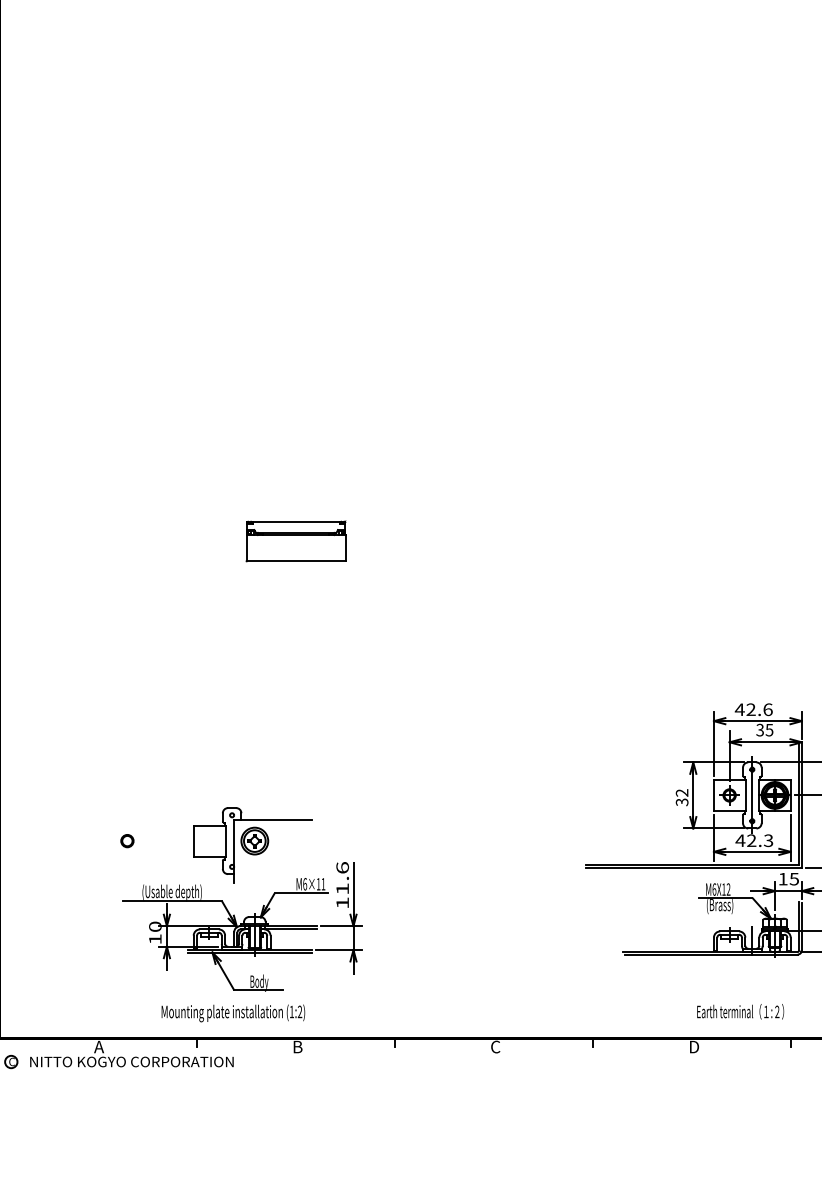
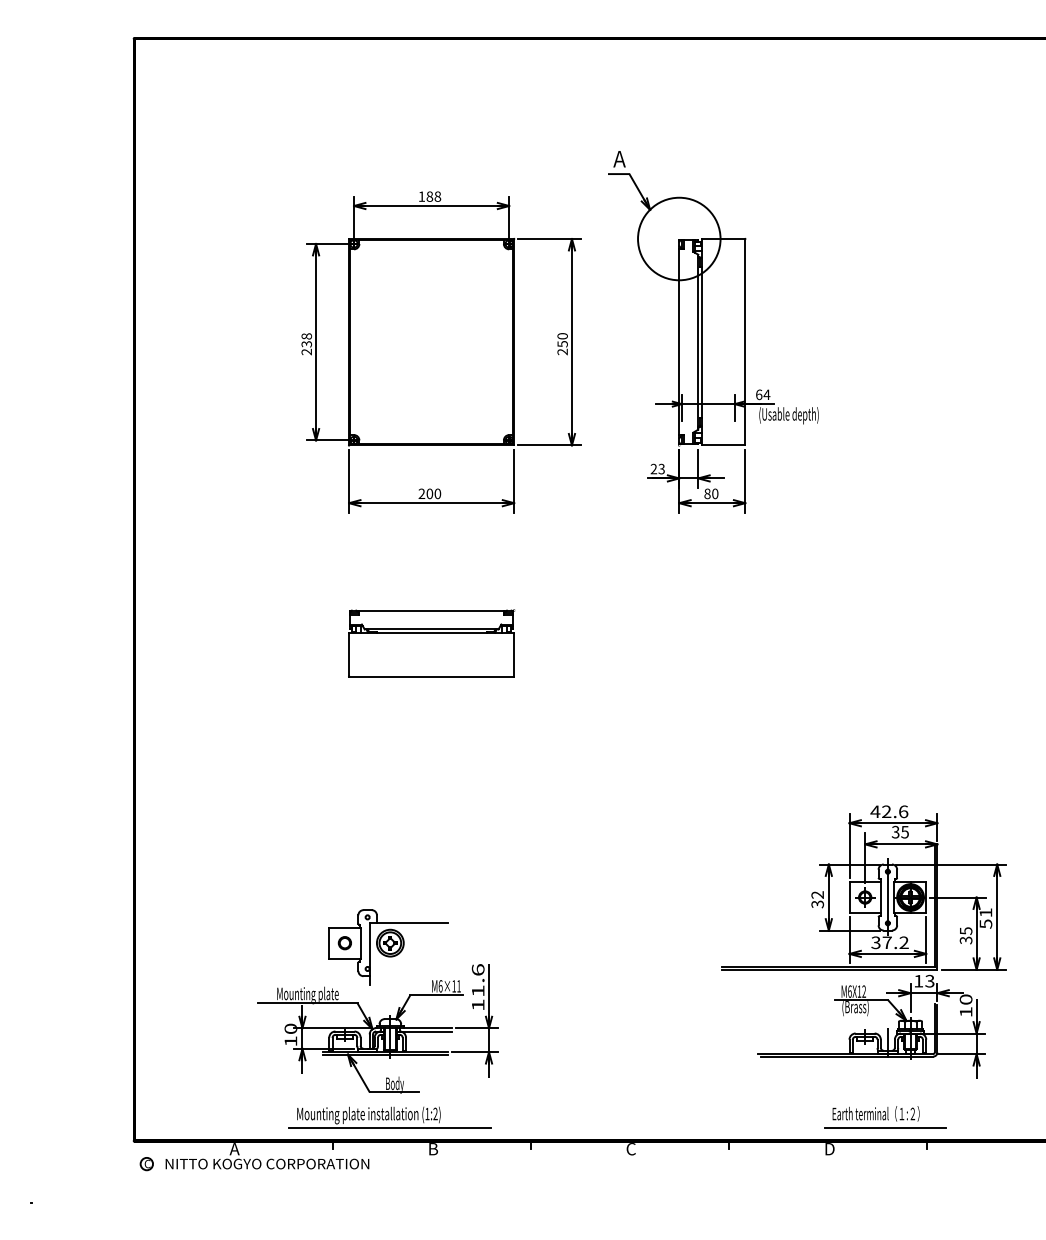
part: (577, 230) -> (713, 332), added
part: (305, 250) -> (441, 352), added
part: (295, 541) -> (431, 643), size x1.67
text: (753, 840) -> (889, 942), 42.3 -> 37.2
circle: (126, 841) -> (344, 943), moved
text: (793, 878) -> (929, 980), 15 -> 13
text: (171, 893) -> (307, 995), (Usable depth) -> Mounting plate
line: (254, 1026) -> (390, 1128), added
line: (749, 1026) -> (885, 1128), added

